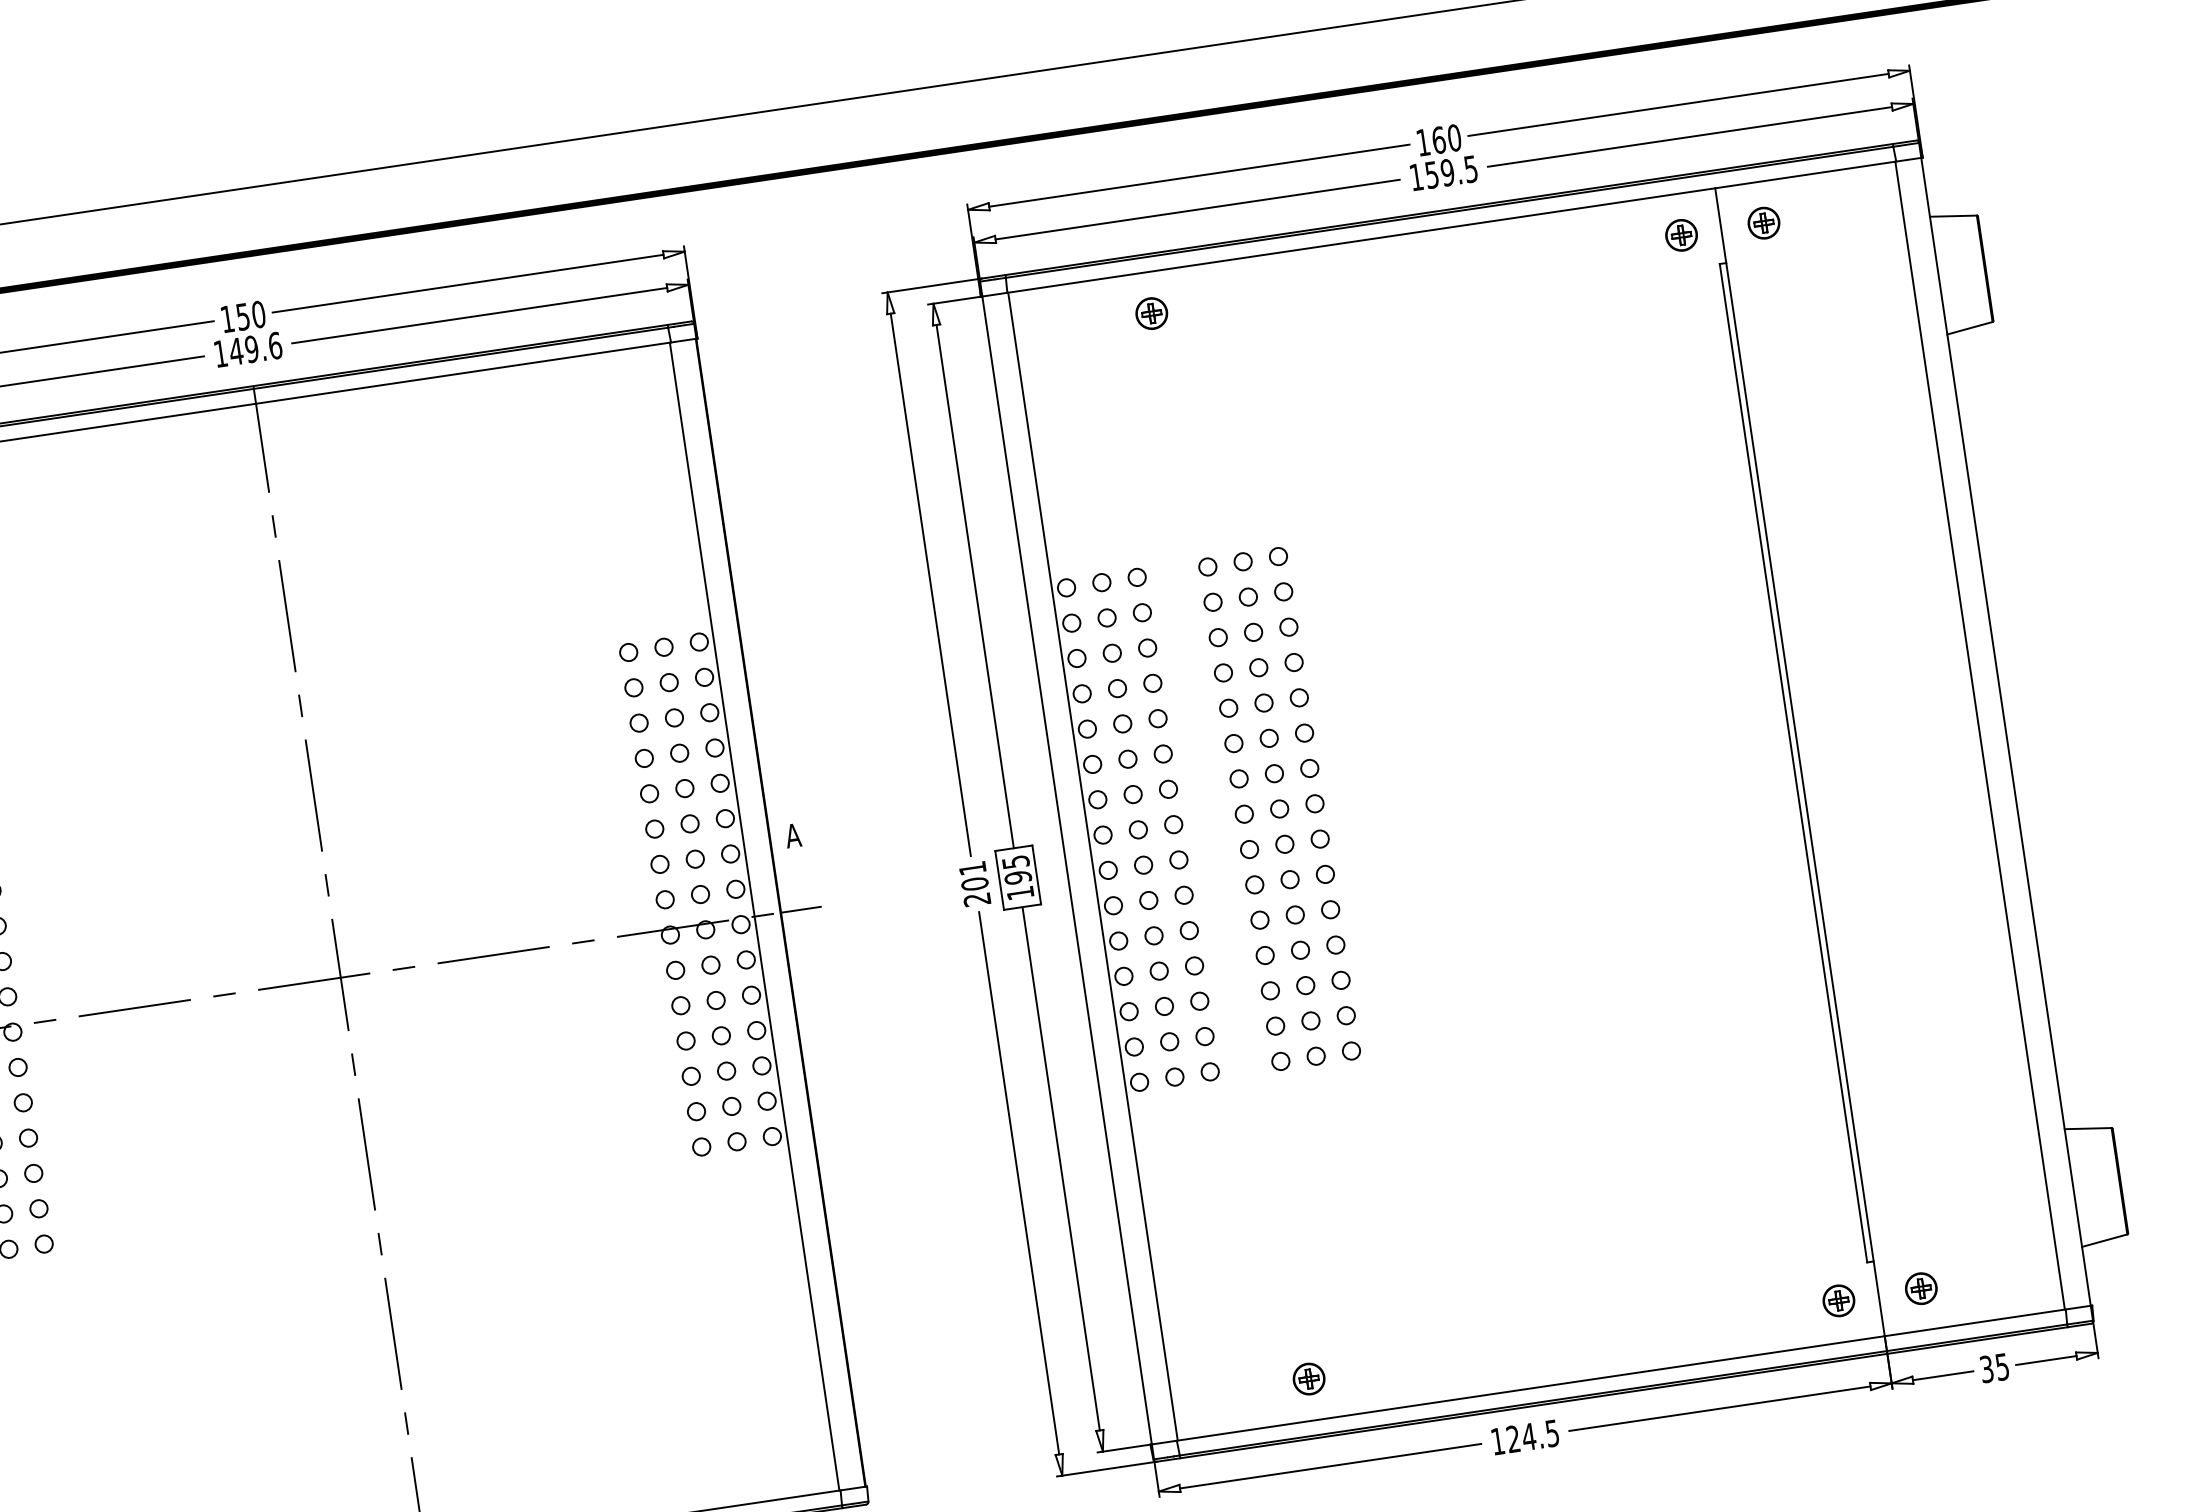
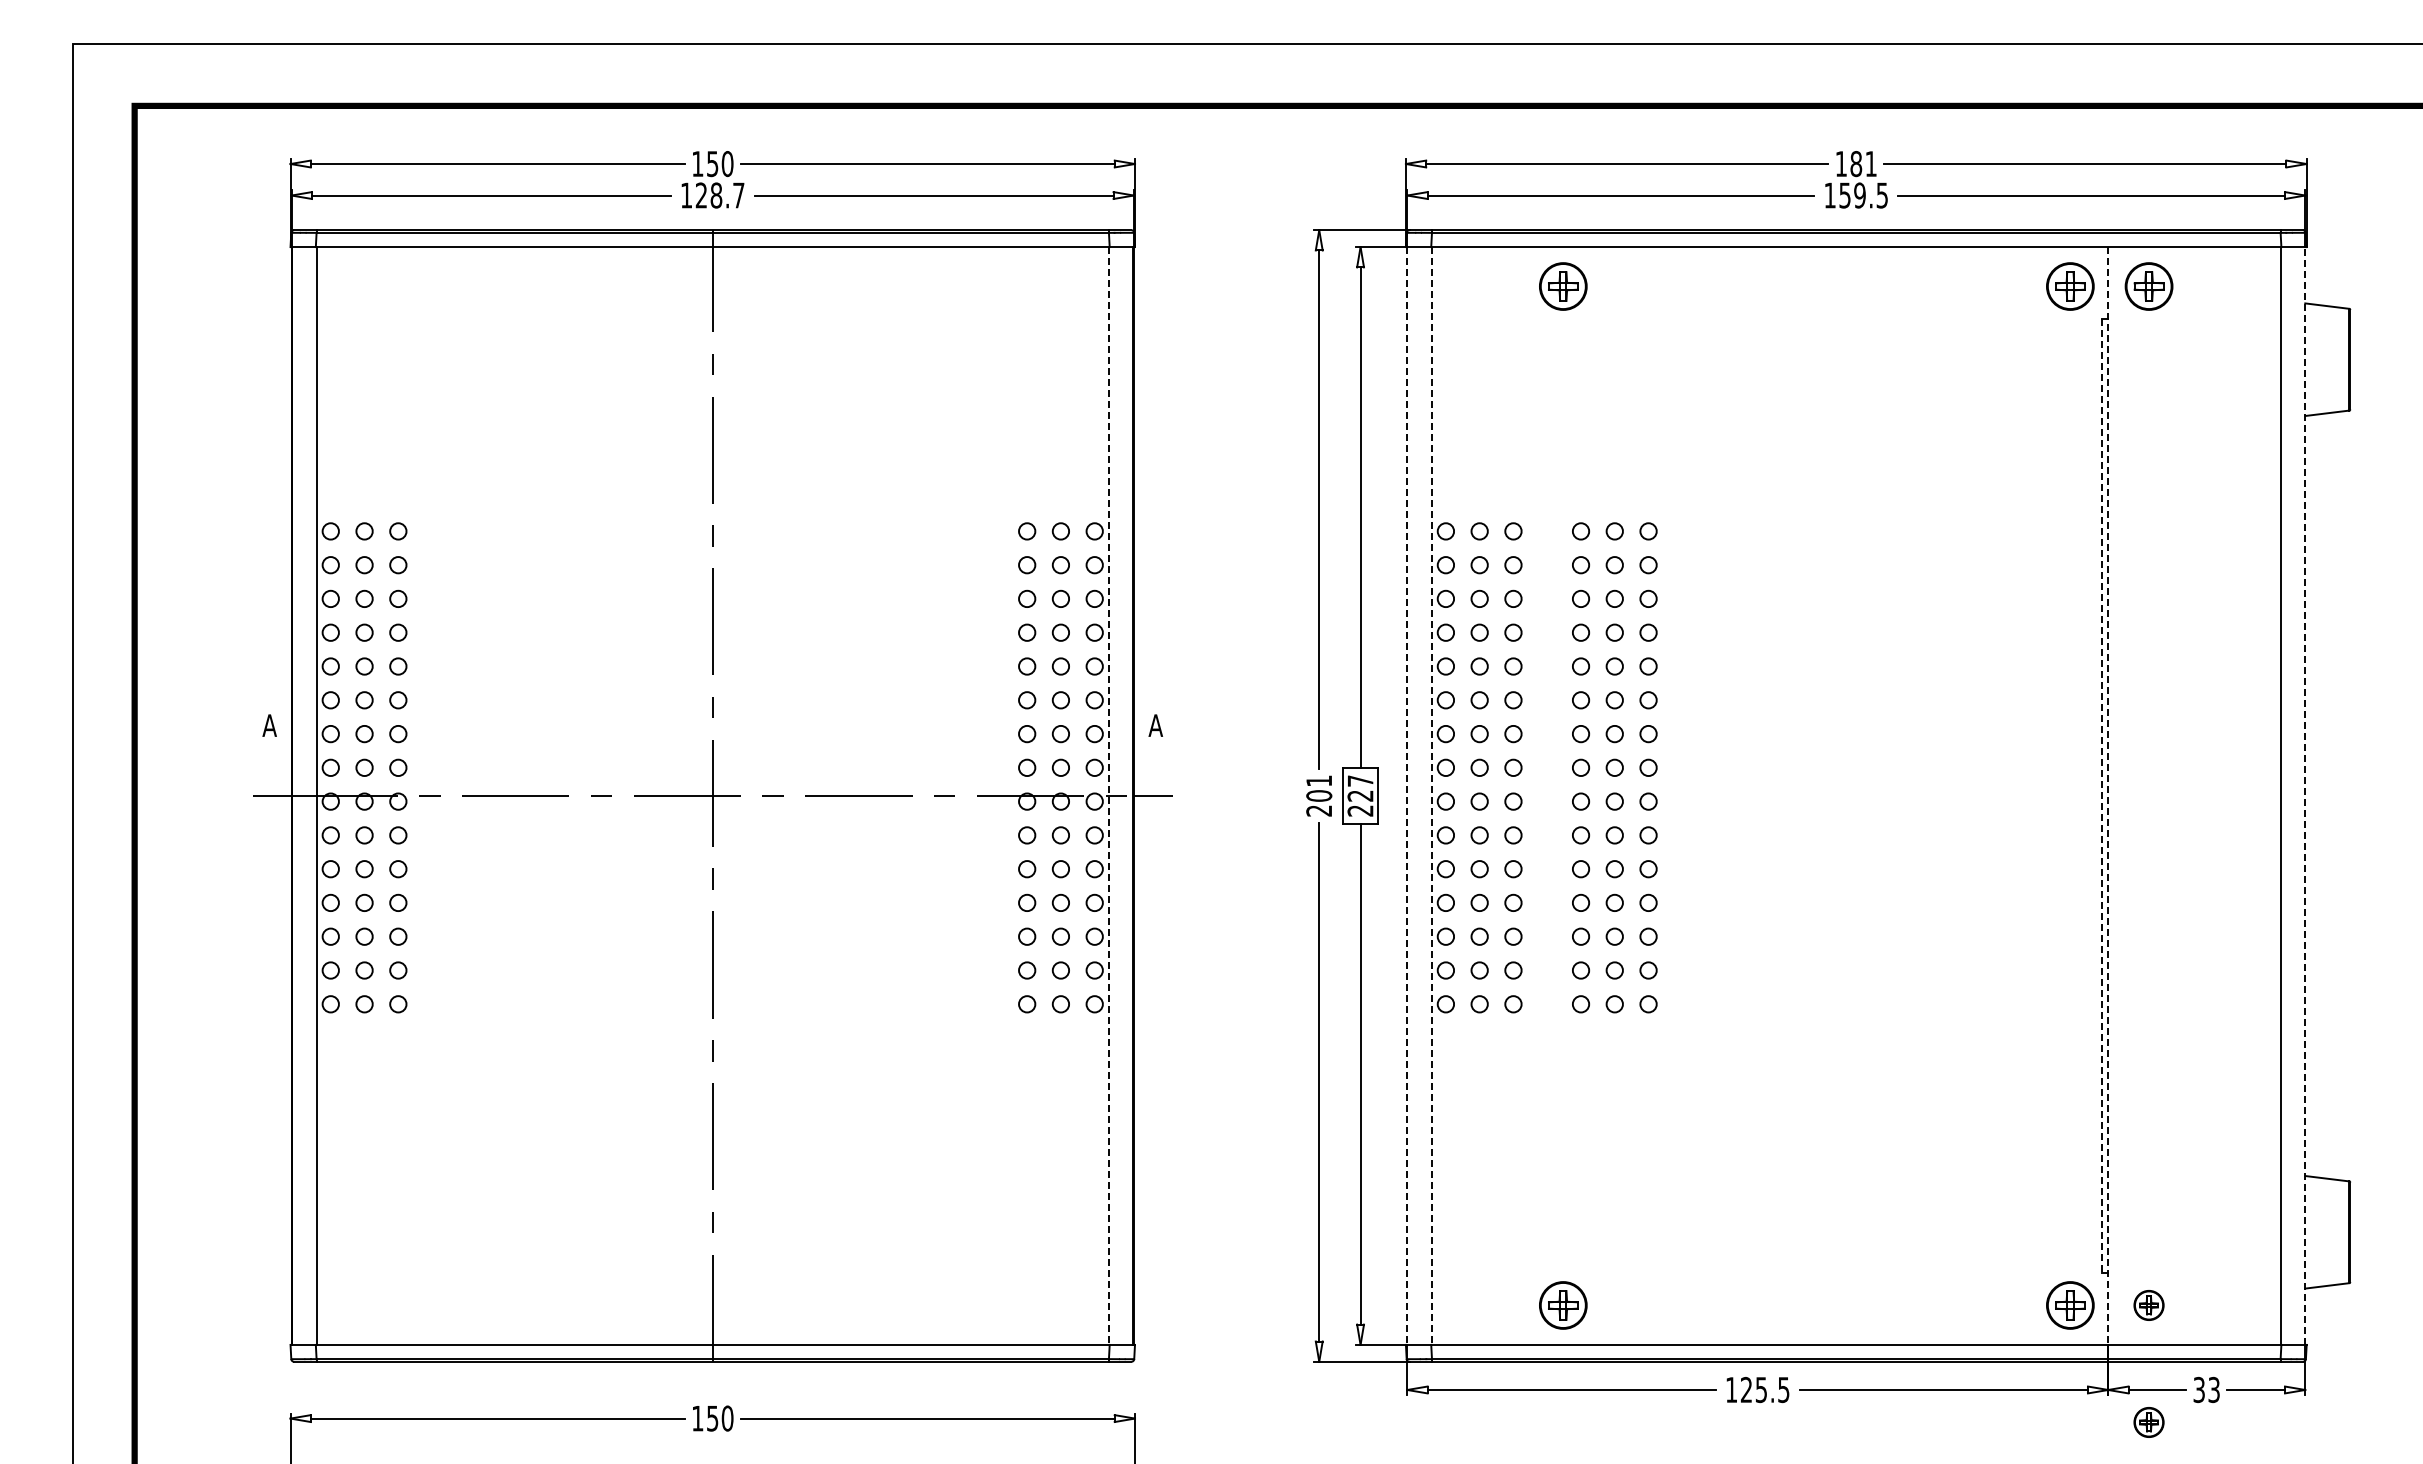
text: (1446, 139) -> (1863, 164), 160 -> 181
part: (1763, 223) -> (2148, 286), size x1.6
part: (1680, 235) -> (2069, 286), size x1.6
part: (1151, 313) -> (1563, 286), size x1.6
text: (255, 348) -> (719, 195), 149.6 -> 128.7
line: (2006, 732) -> (2305, 796), solid -> dashed
line: (1800, 762) -> (2108, 796), solid -> dashed
line: (1794, 763) -> (2102, 796), solid -> dashed
line: (1093, 867) -> (1432, 796), solid -> dashed
line: (1067, 870) -> (1407, 796), solid -> dashed
text: (1018, 877) -> (1360, 795), 195 -> 227
line: (754, 917) -> (1108, 796), solid -> dashed
part: (1838, 1300) -> (2069, 1305), size x1.6
text: (2002, 1366) -> (2214, 1389), 35 -> 33
part: (1309, 1379) -> (1563, 1305), size x1.6
part: (1938, 1411) -> (2148, 1422), added
text: (1529, 1437) -> (1761, 1390), 124.5 -> 125.5

